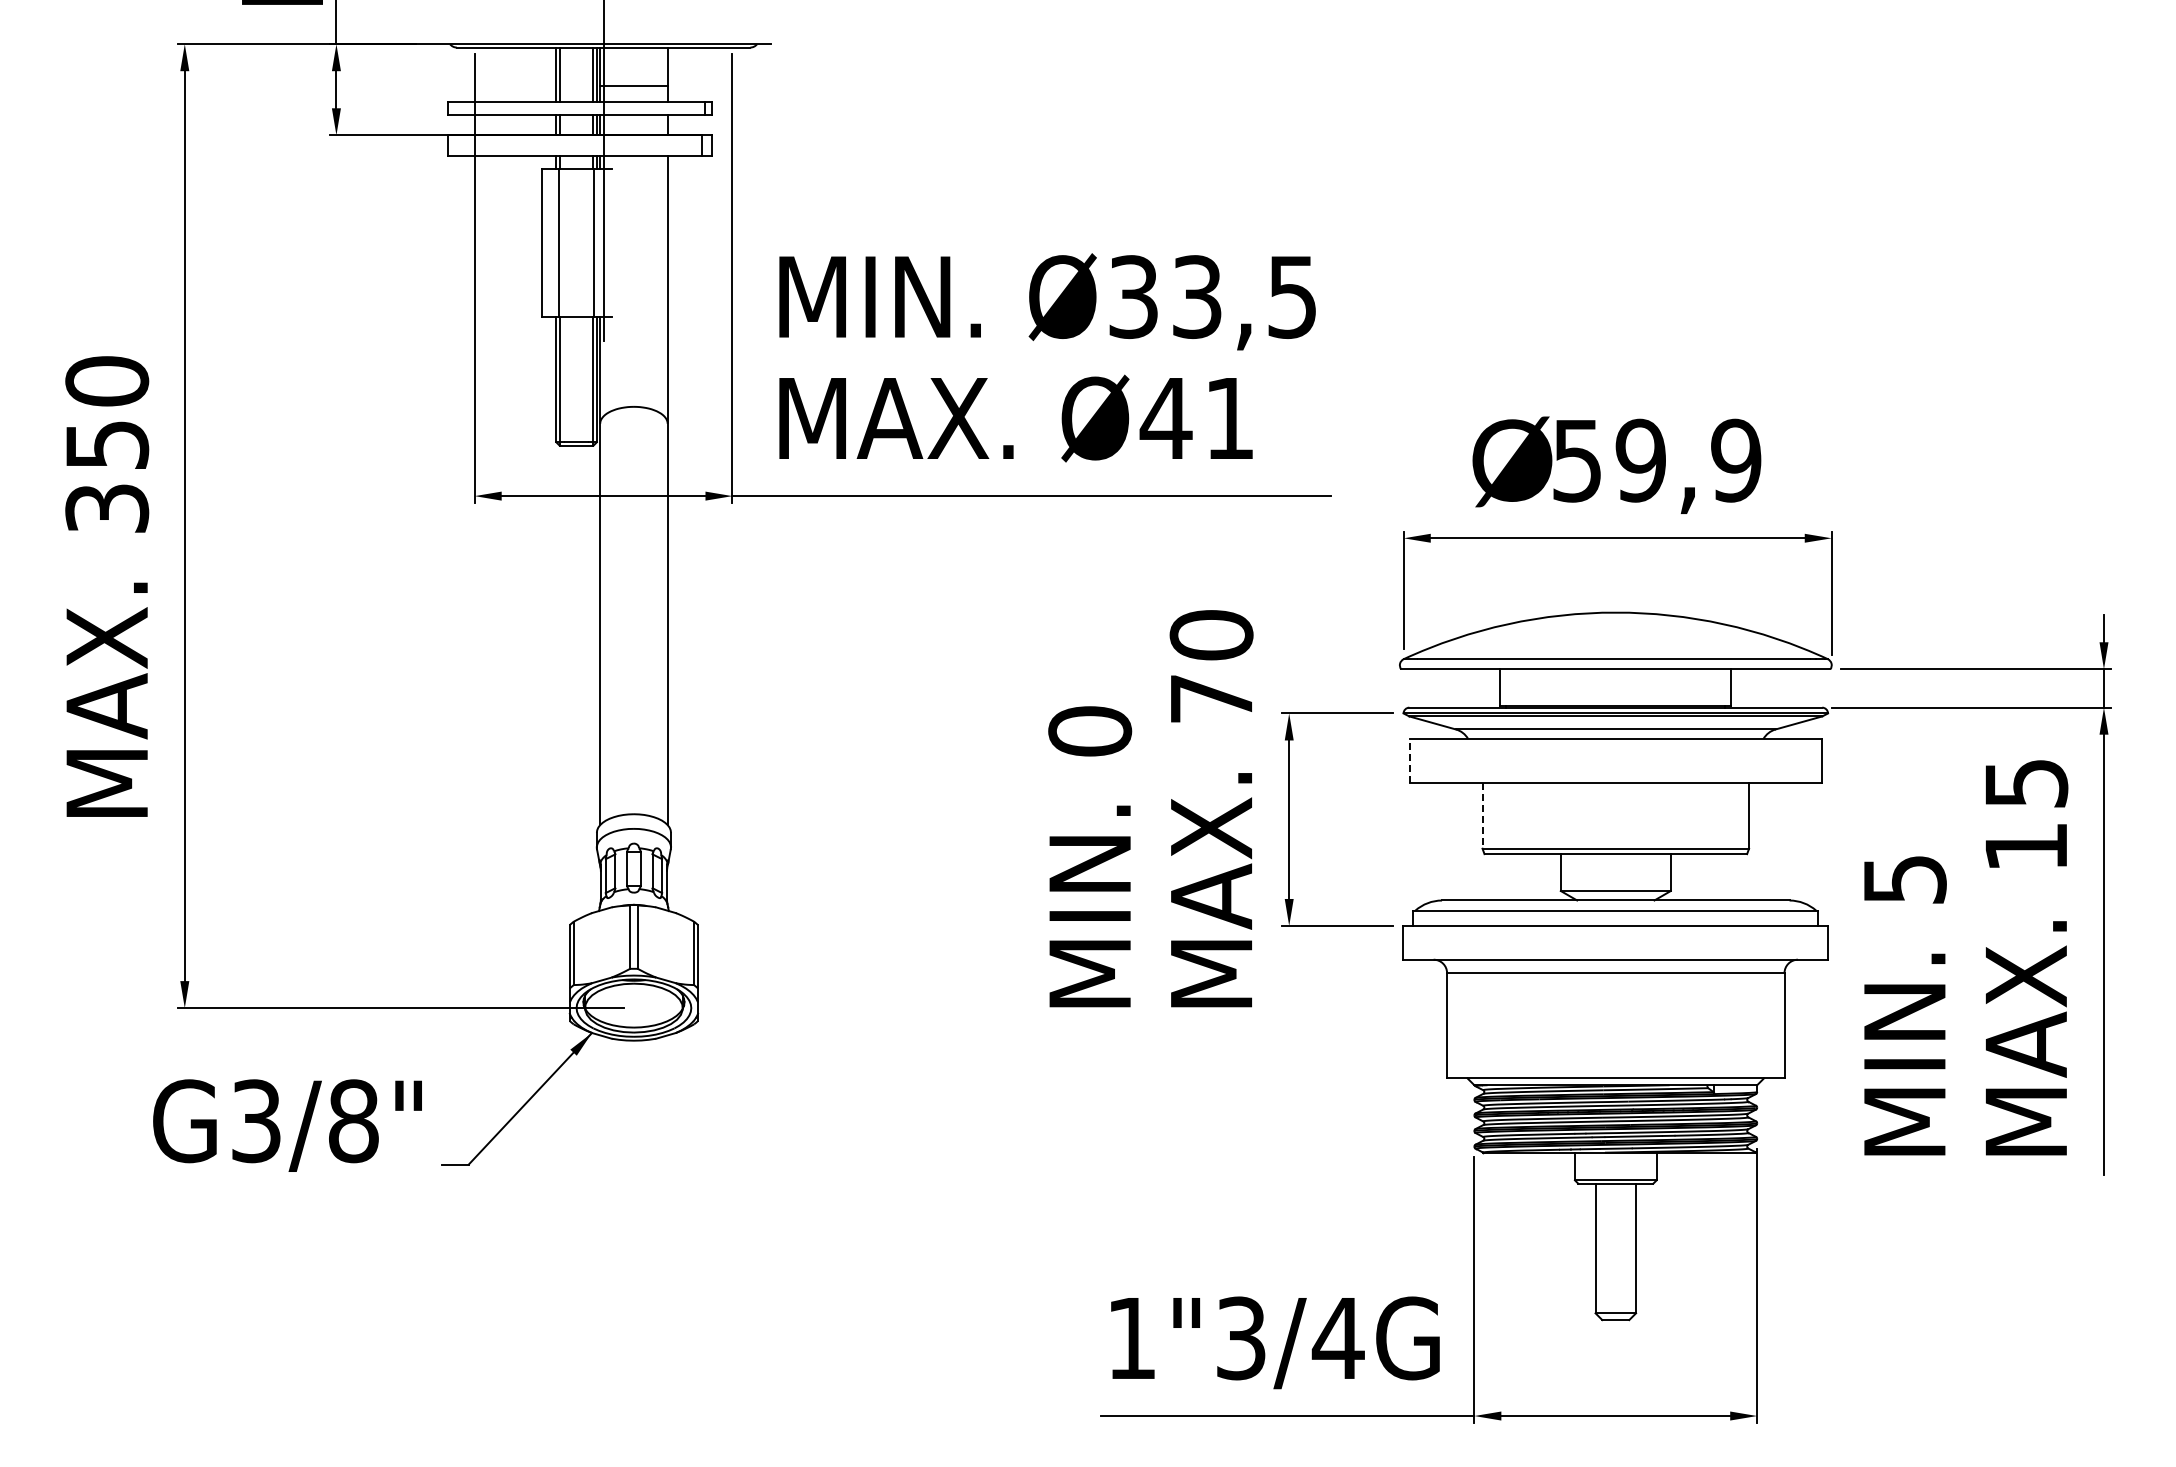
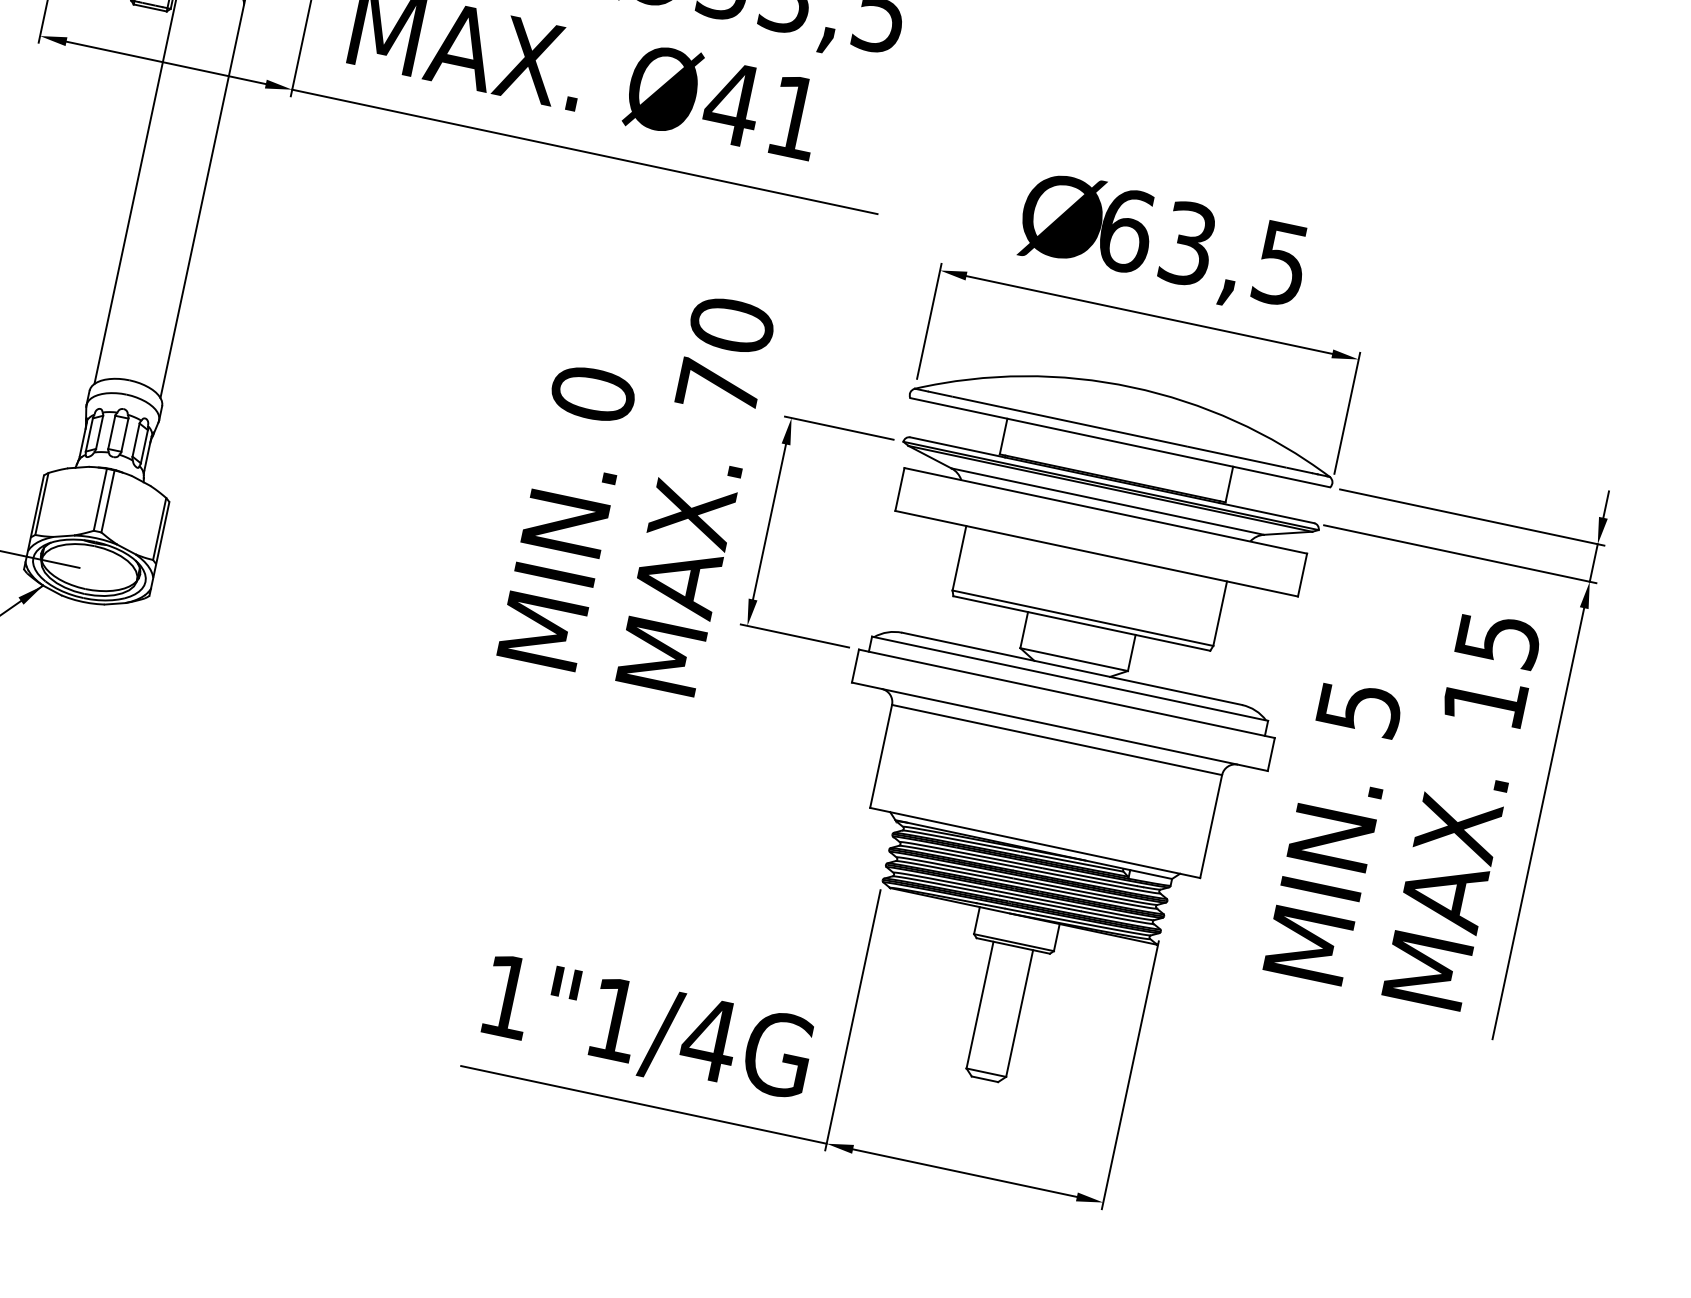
text: (1657, 460) -> (1204, 247), 59,9 -> 63,5
line: (1409, 760) -> (899, 489), dashed -> solid
line: (1482, 815) -> (959, 558), dashed -> solid
text: (1241, 1338) -> (615, 1019), 1"3/4G -> 1"1/4G

